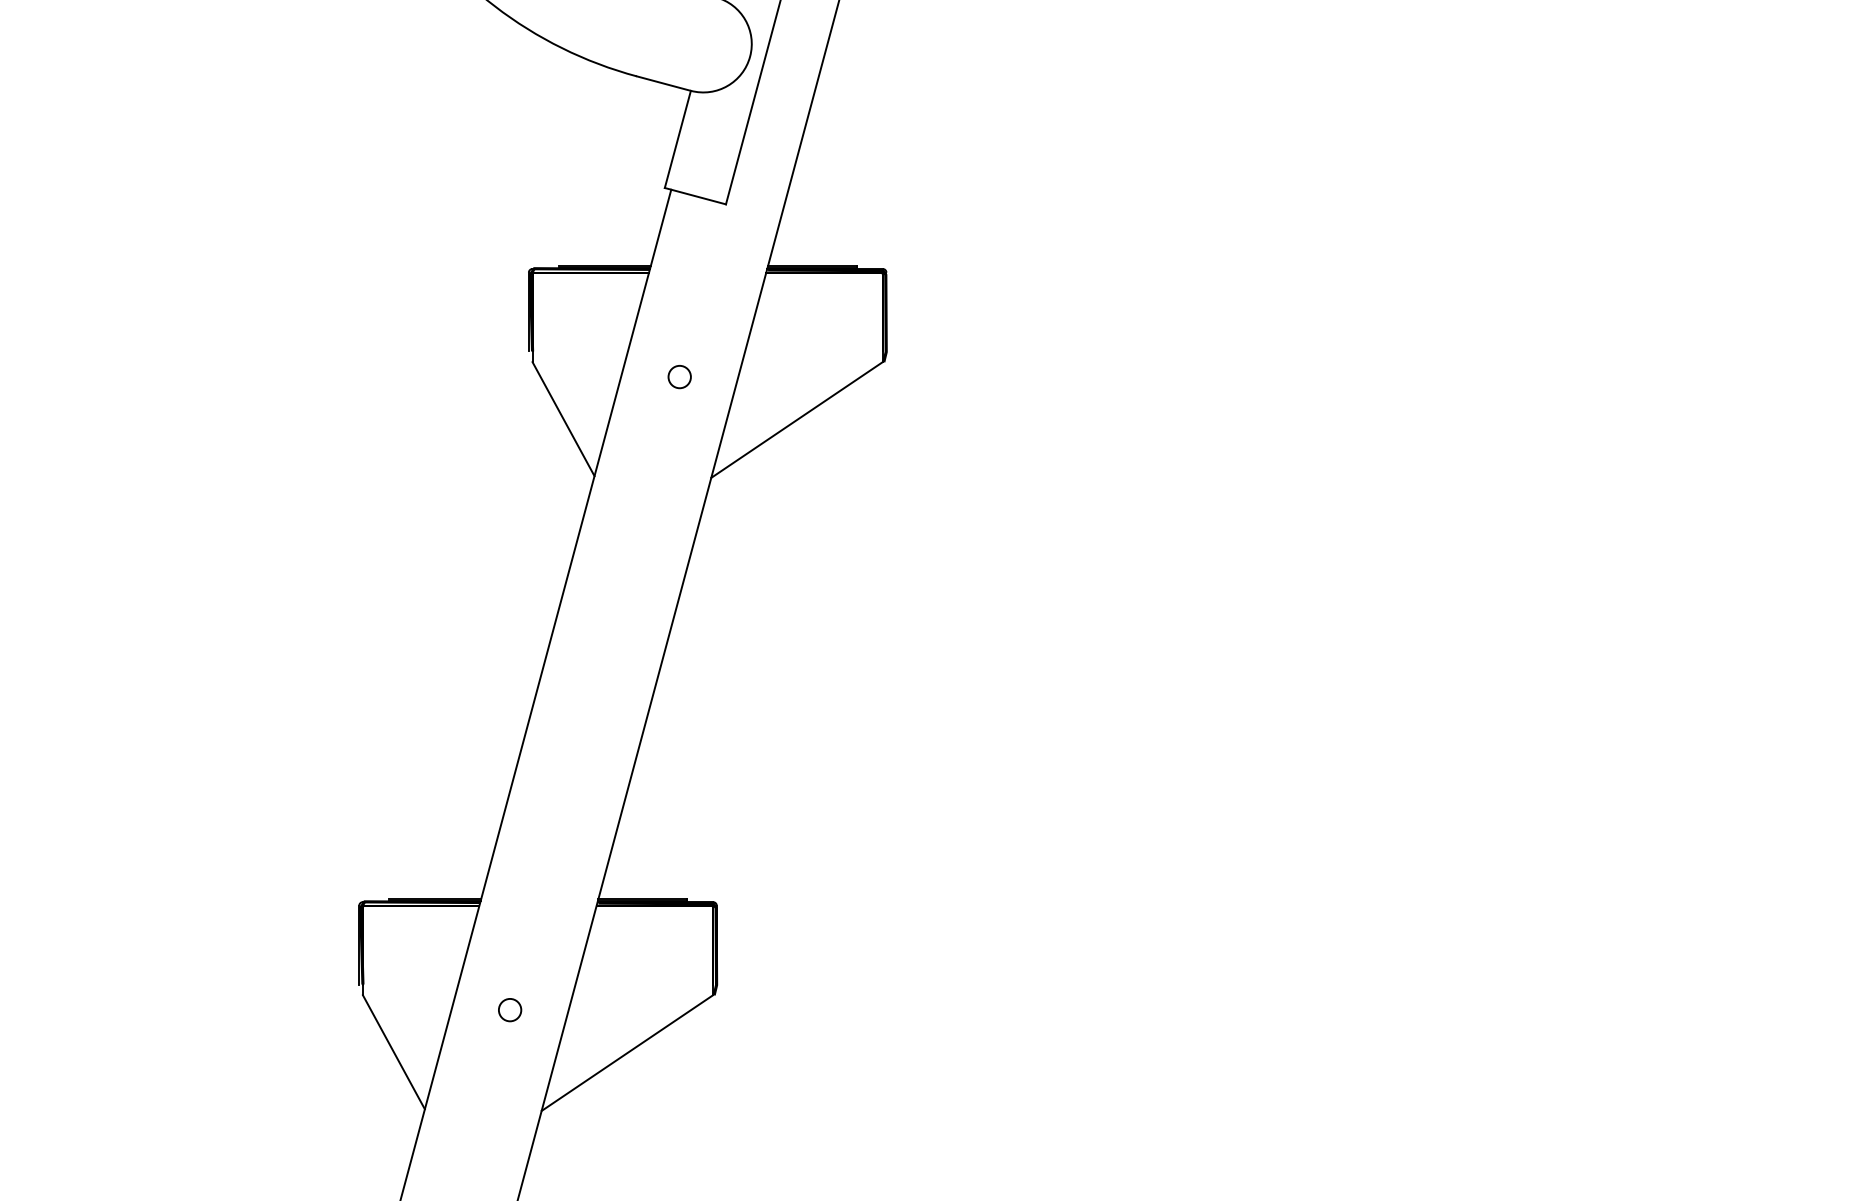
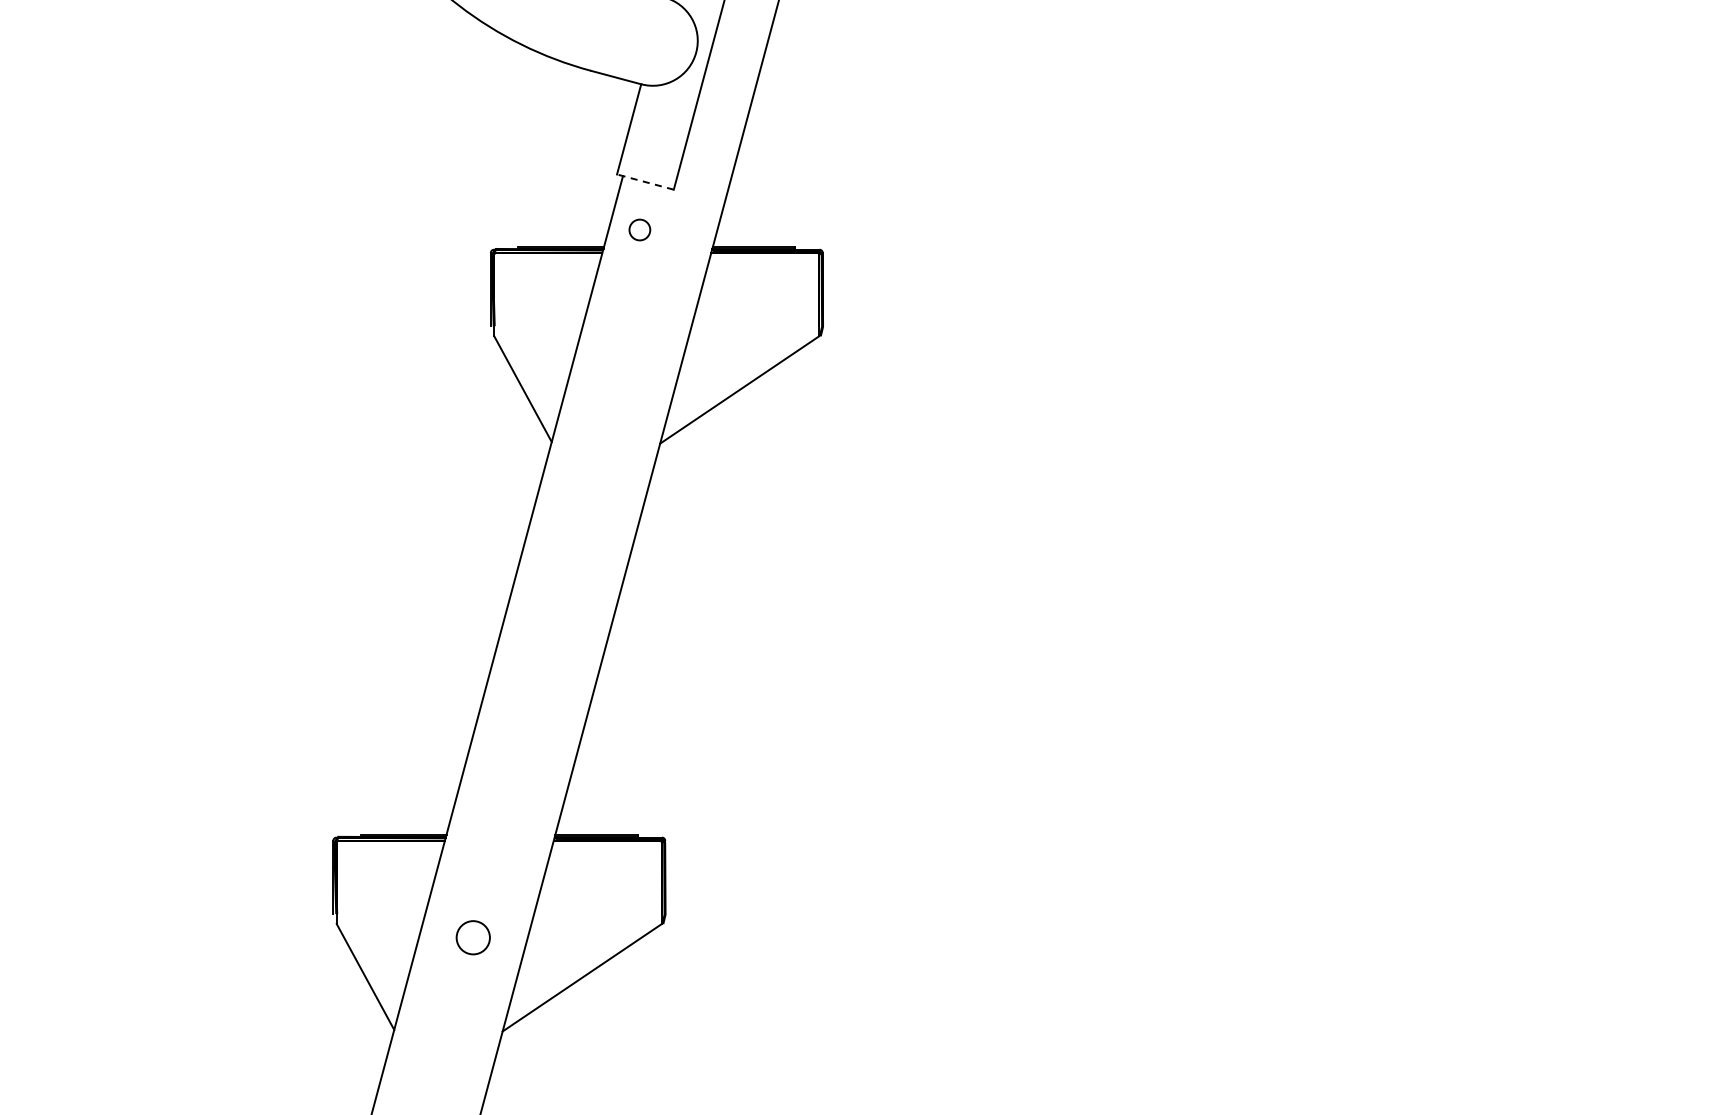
line: (694, 195) -> (644, 181), solid -> dashed
circle: (679, 376) -> (639, 229), moved
circle: (510, 1009) -> (473, 937), size x1.6

